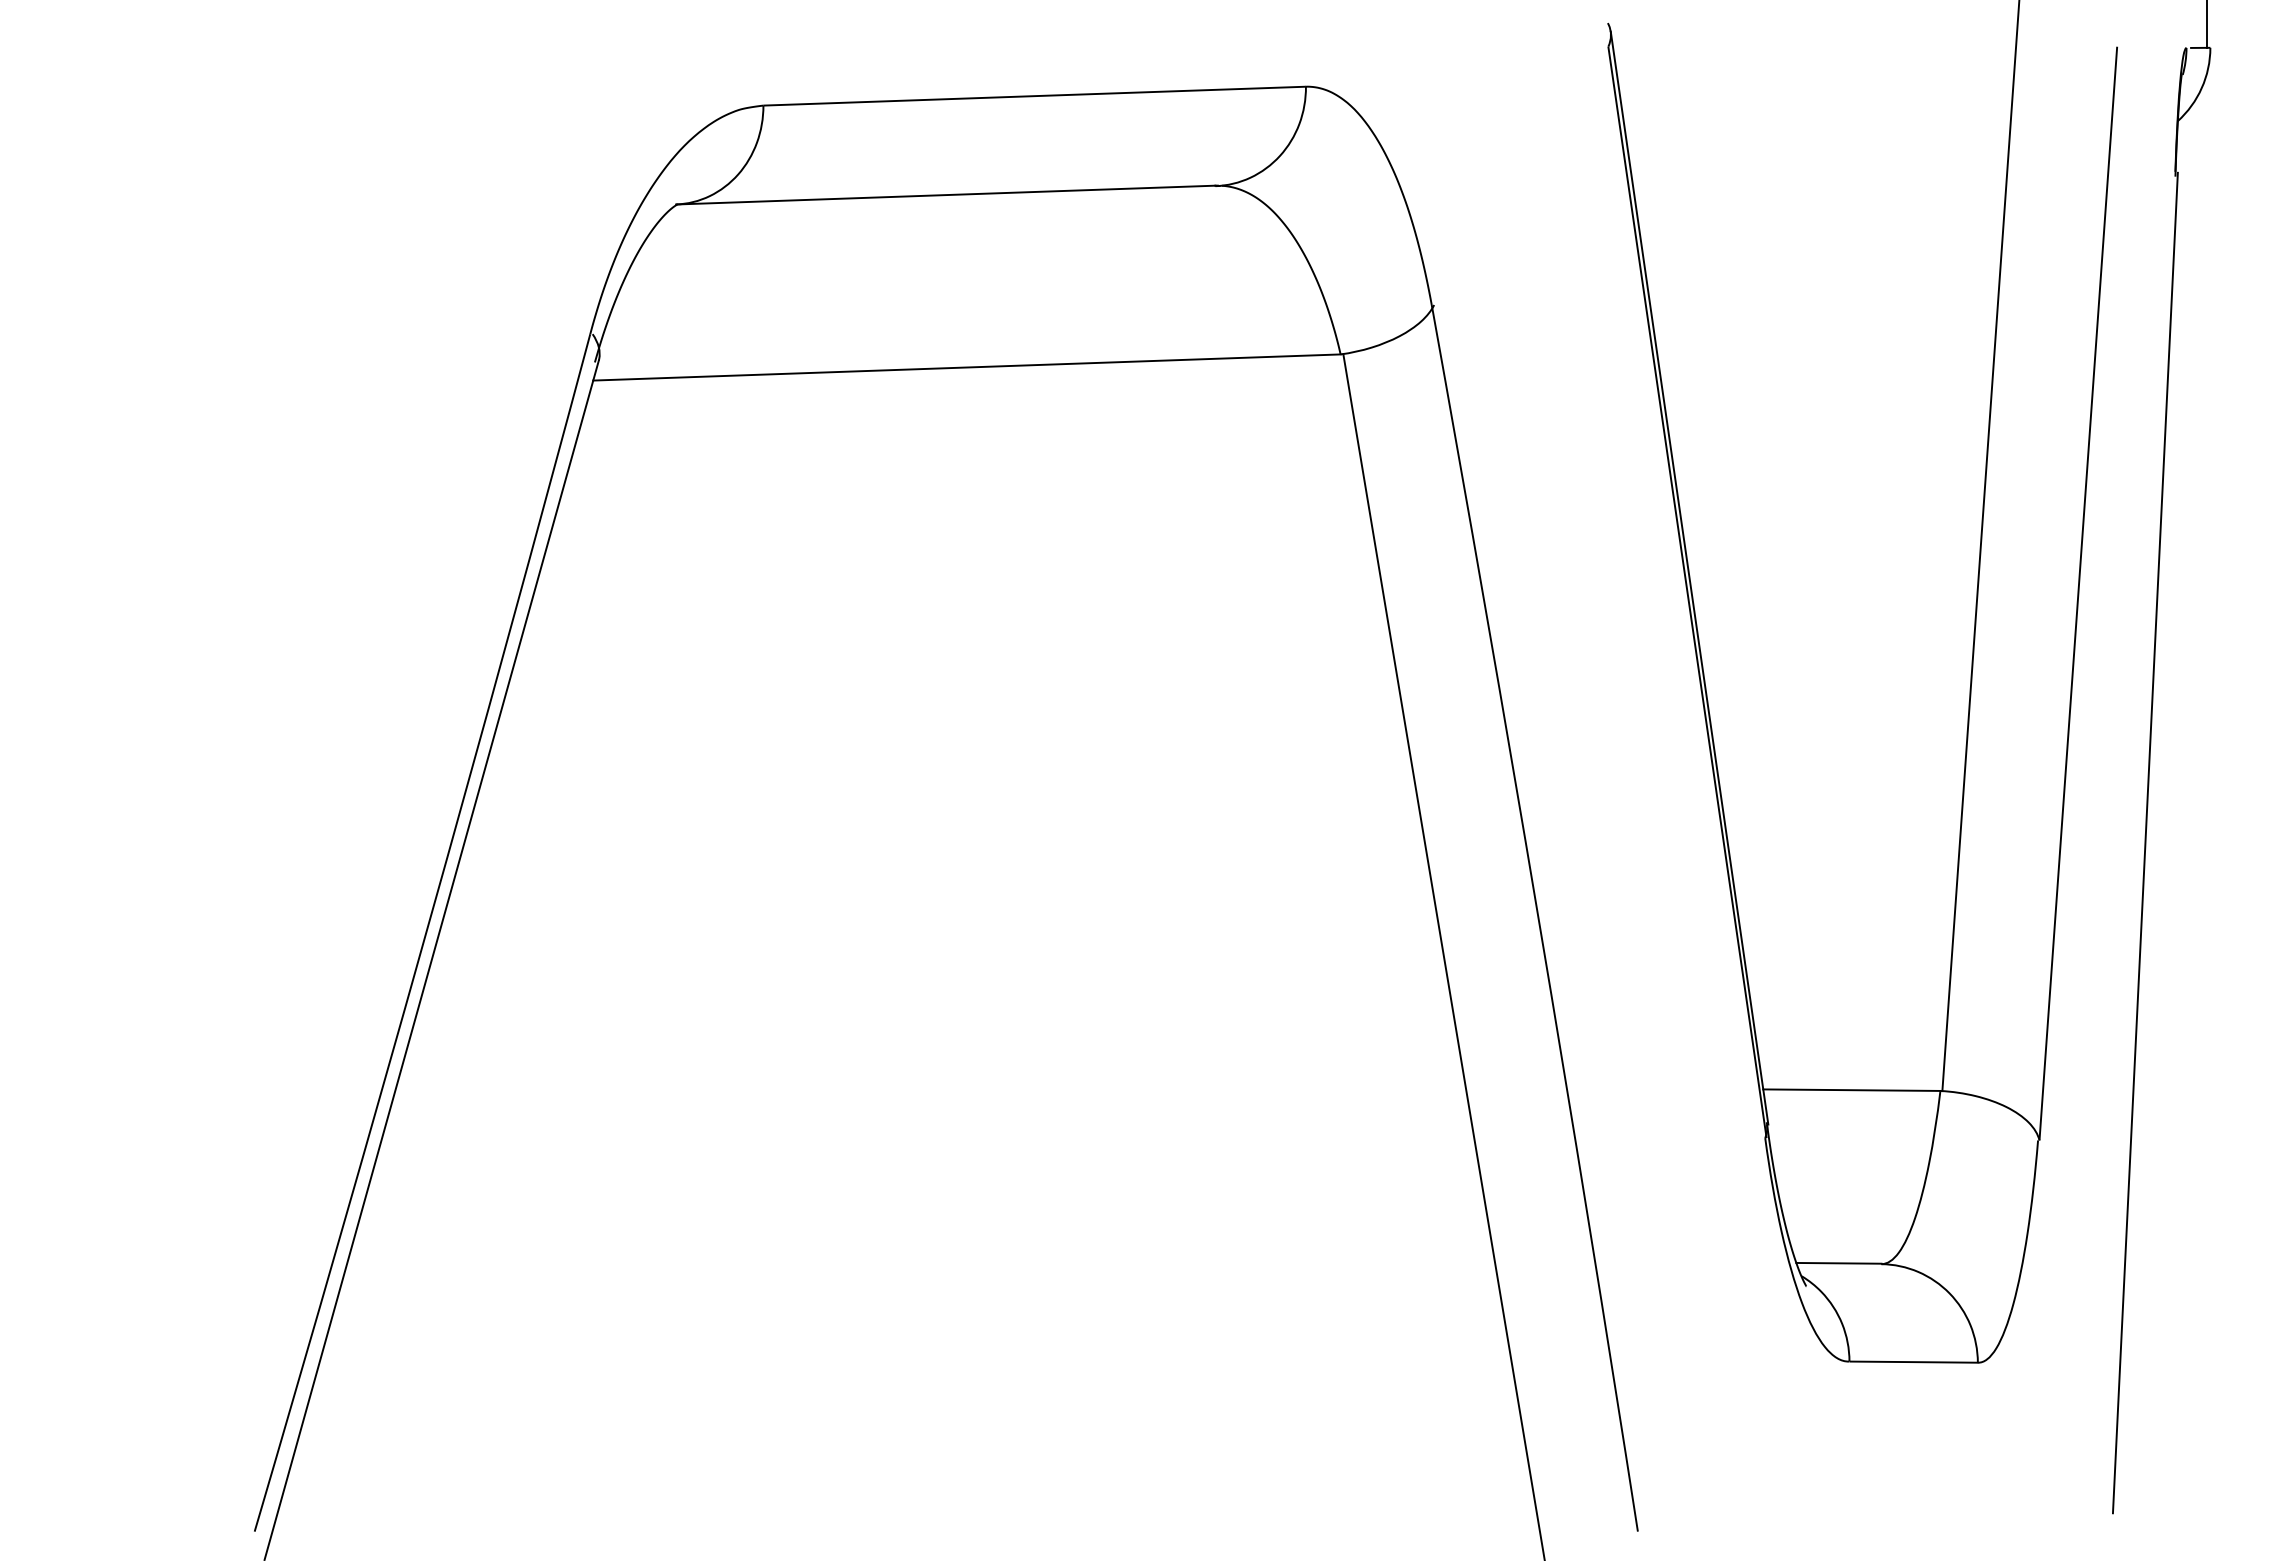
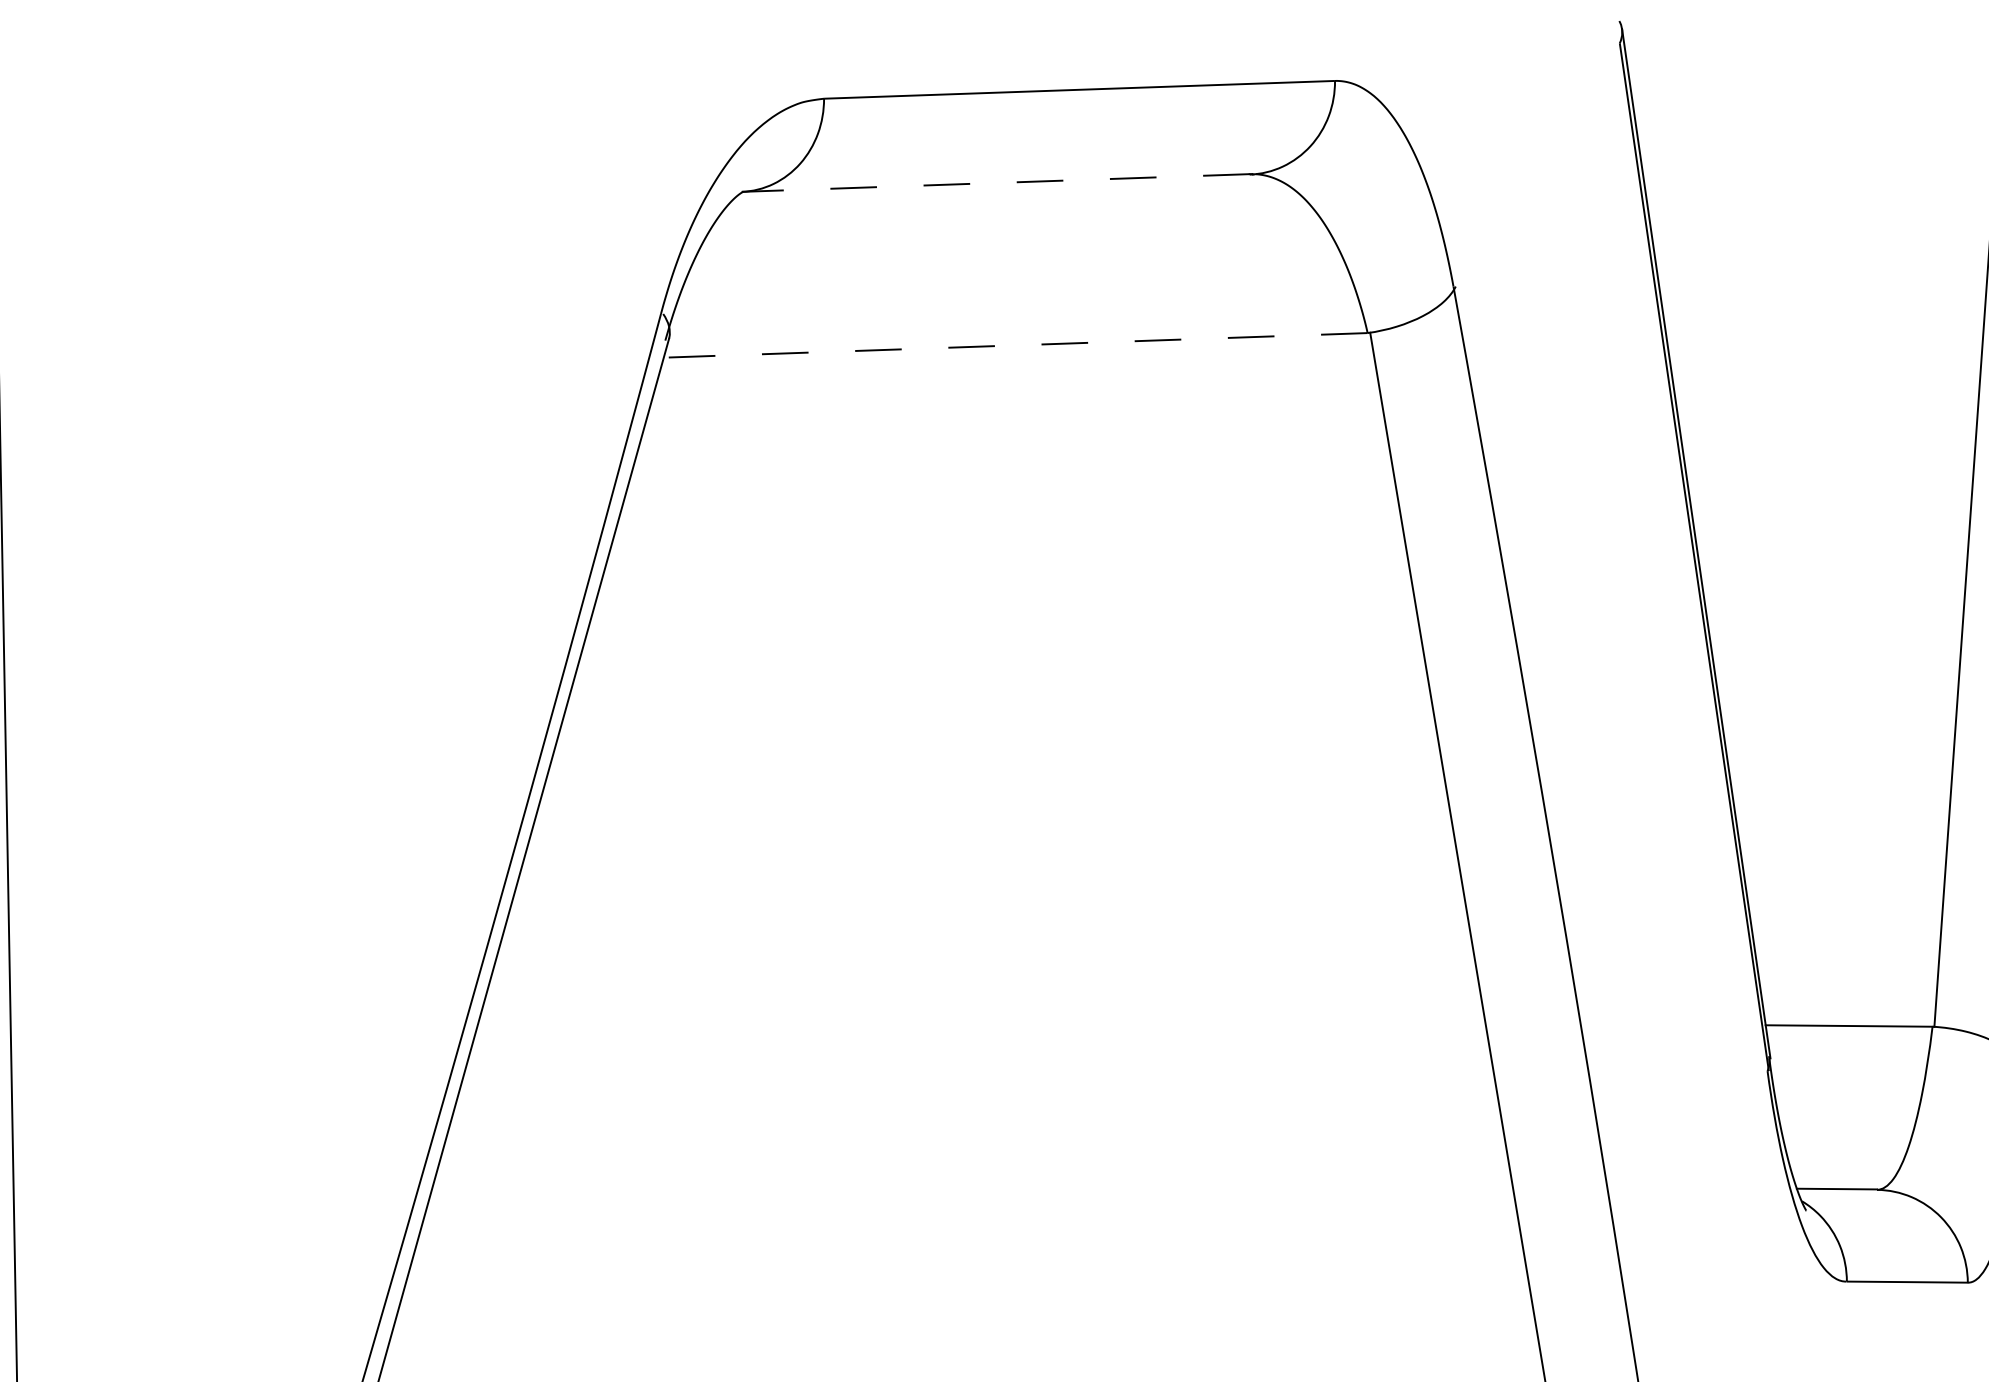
line: (945, 195) -> (995, 183), solid -> dashed
line: (966, 367) -> (1015, 345), solid -> dashed

